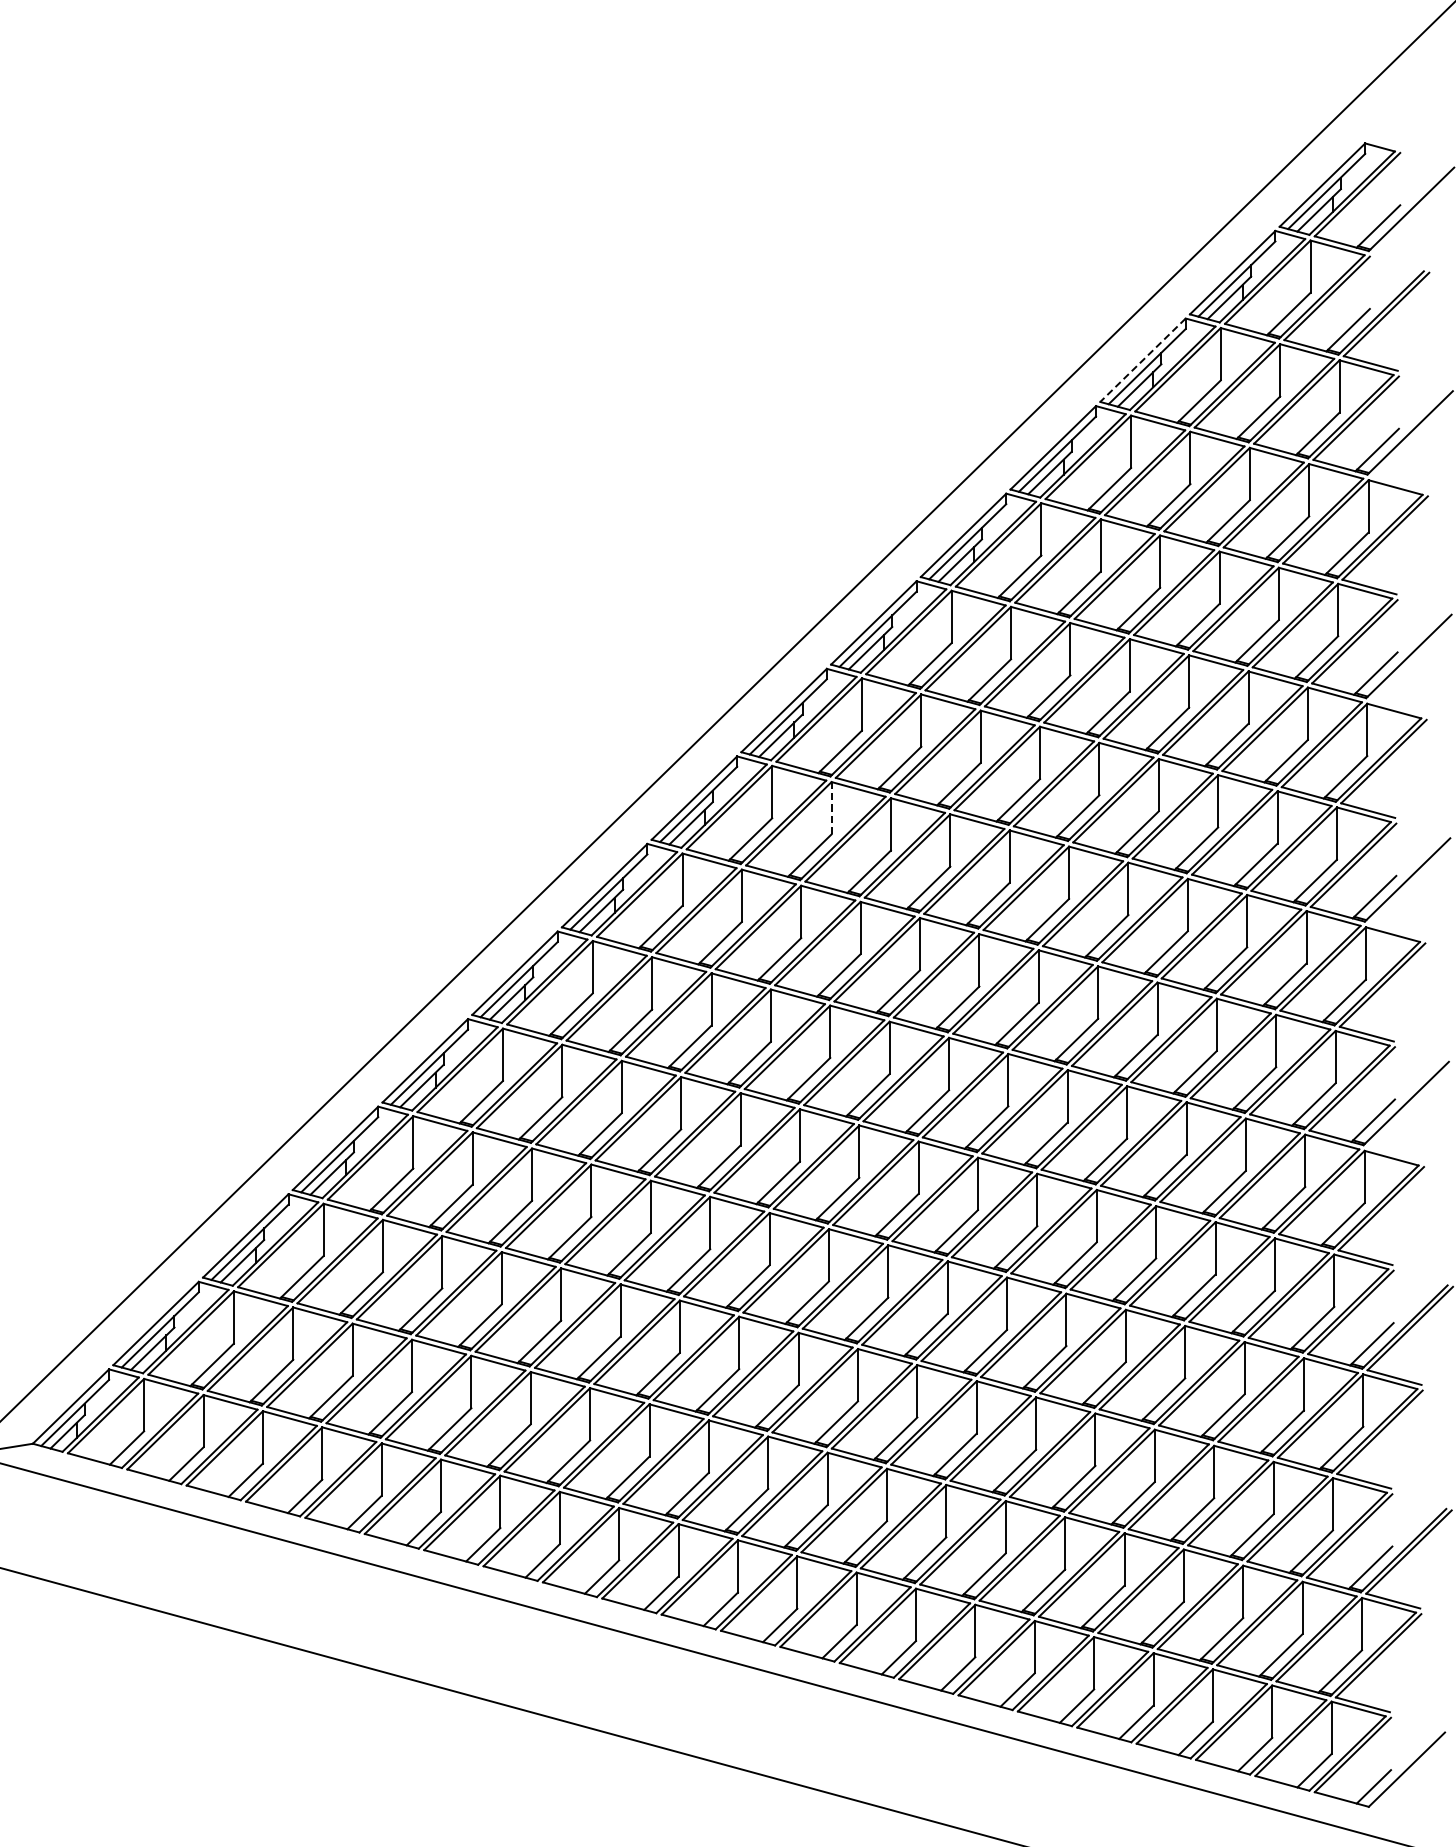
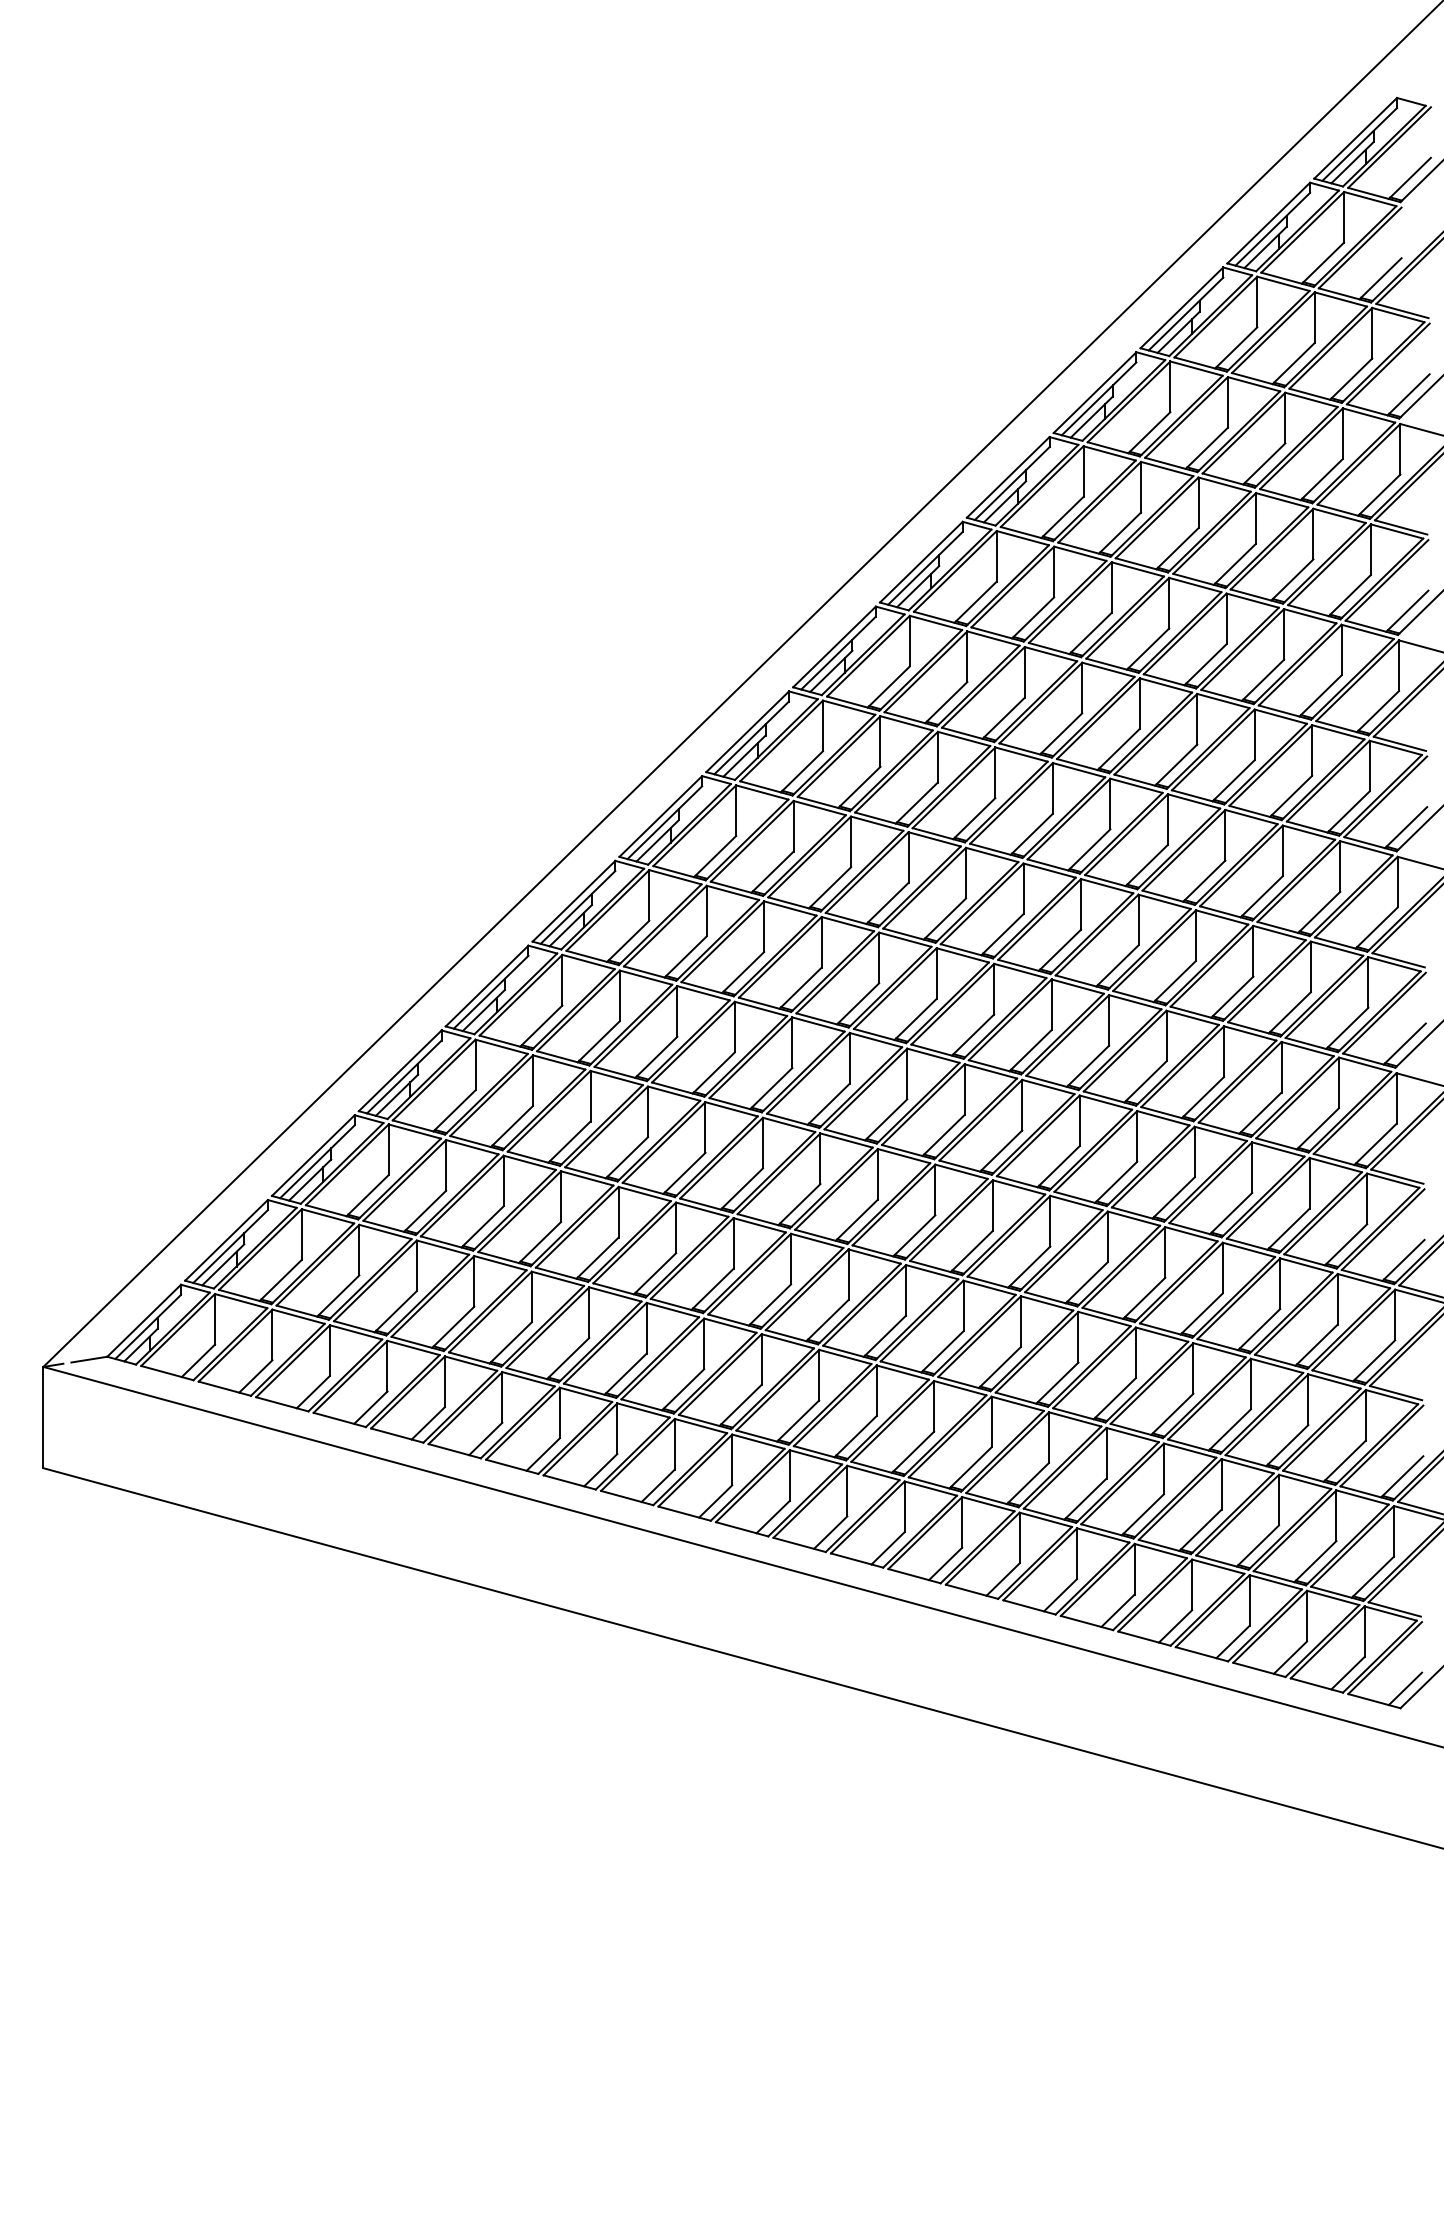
line: (1142, 359) -> (1181, 307), dashed -> solid
line: (831, 808) -> (880, 741), dashed -> solid

